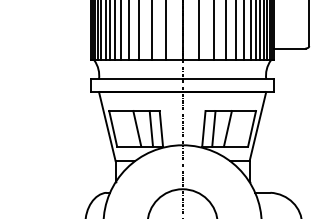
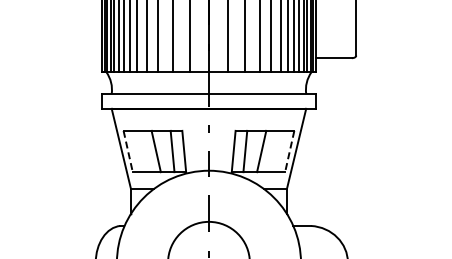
line: (113, 129) -> (128, 152), solid -> dashed
line: (251, 129) -> (289, 152), solid -> dashed

